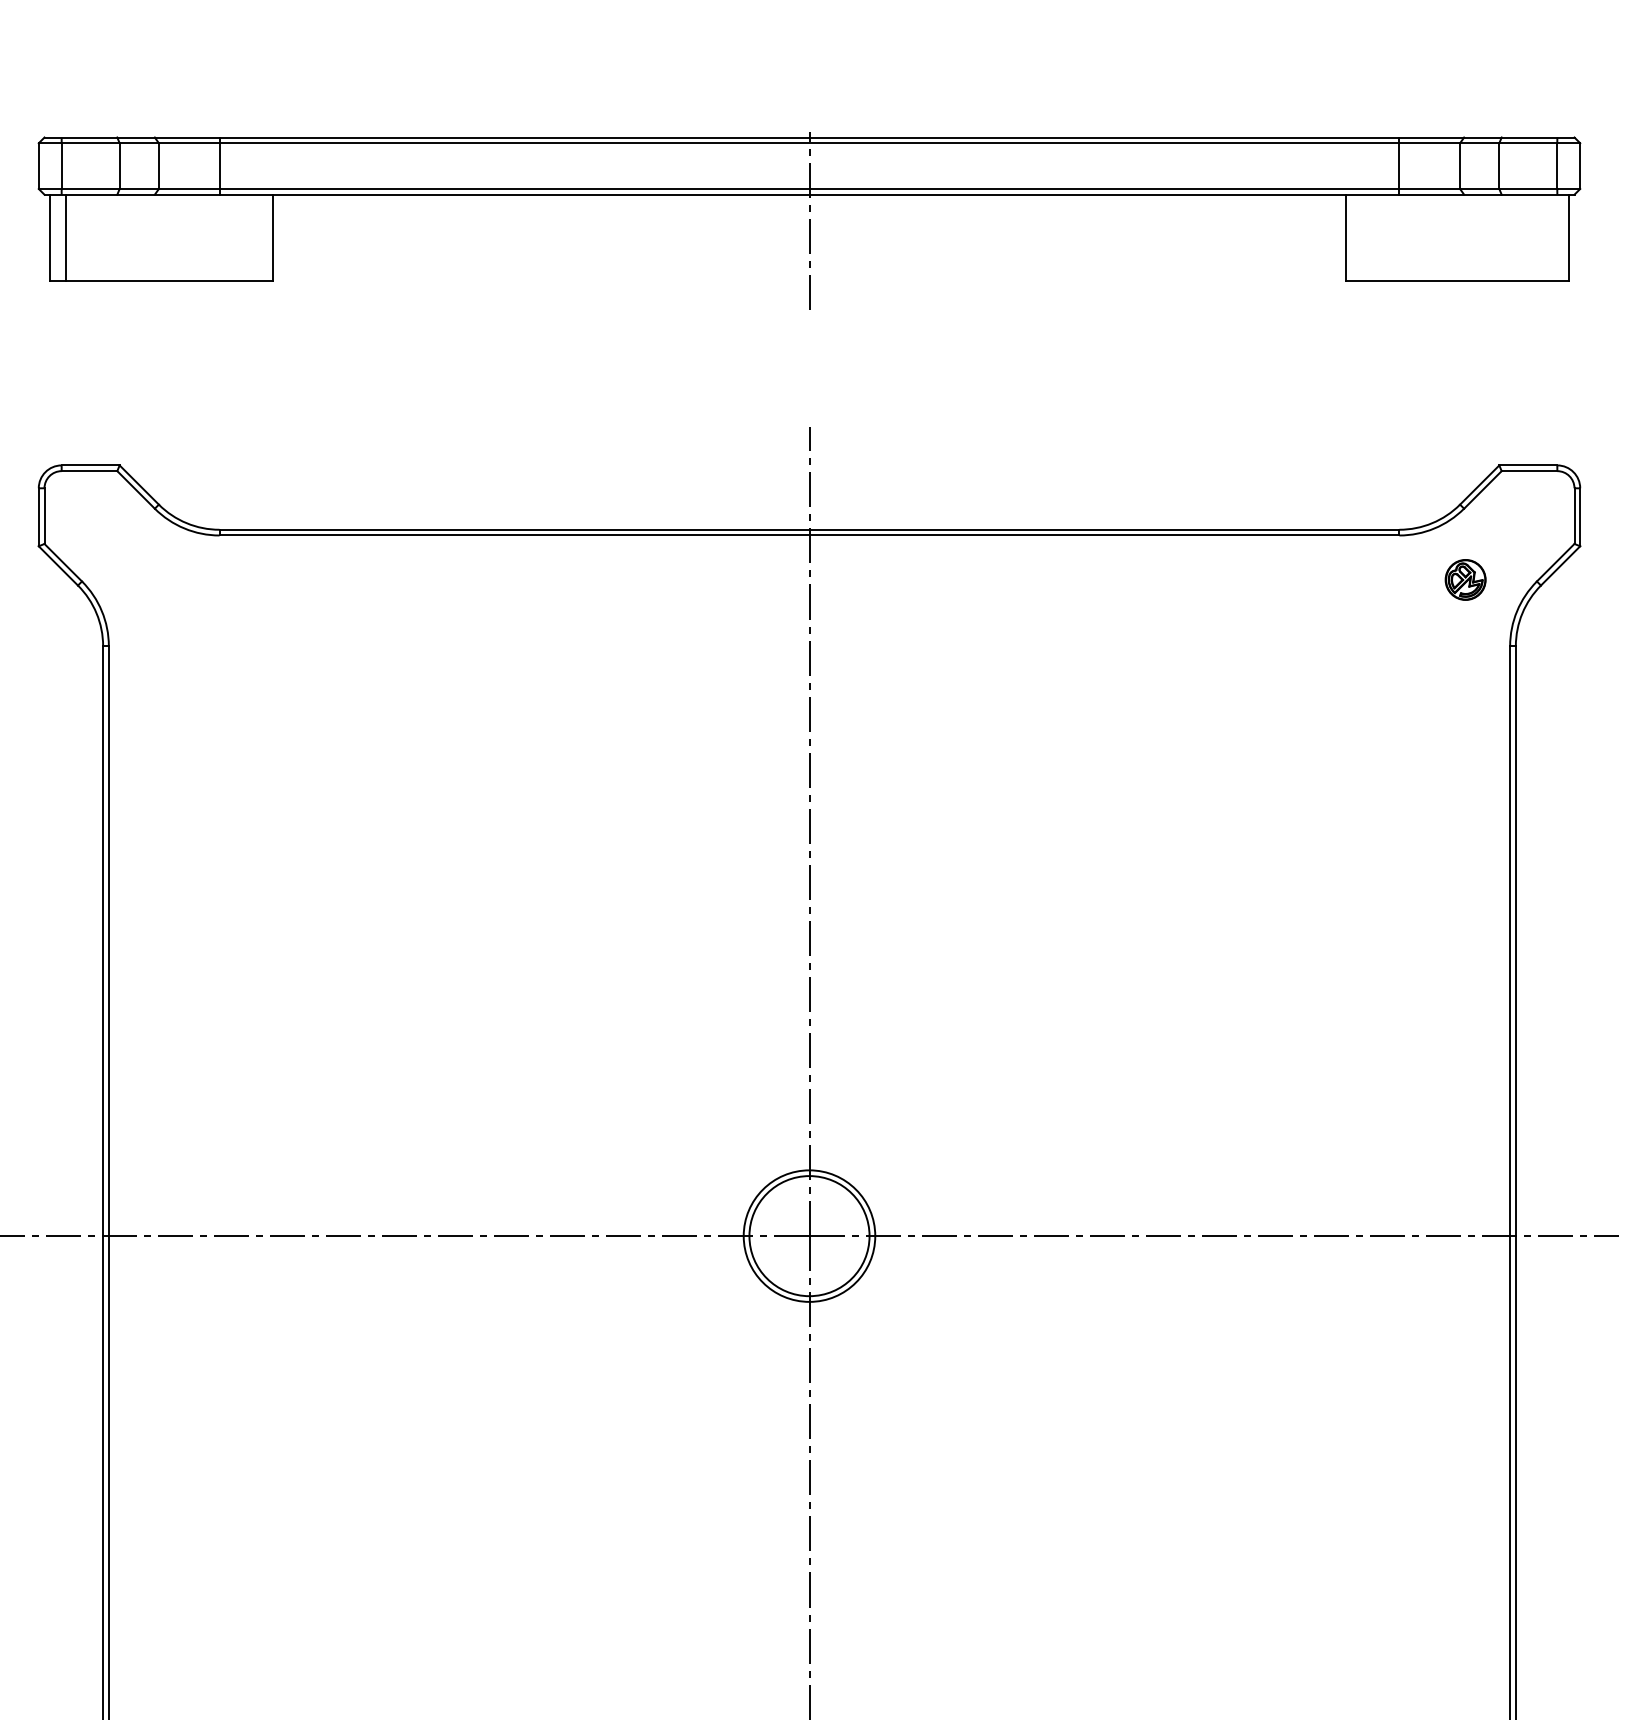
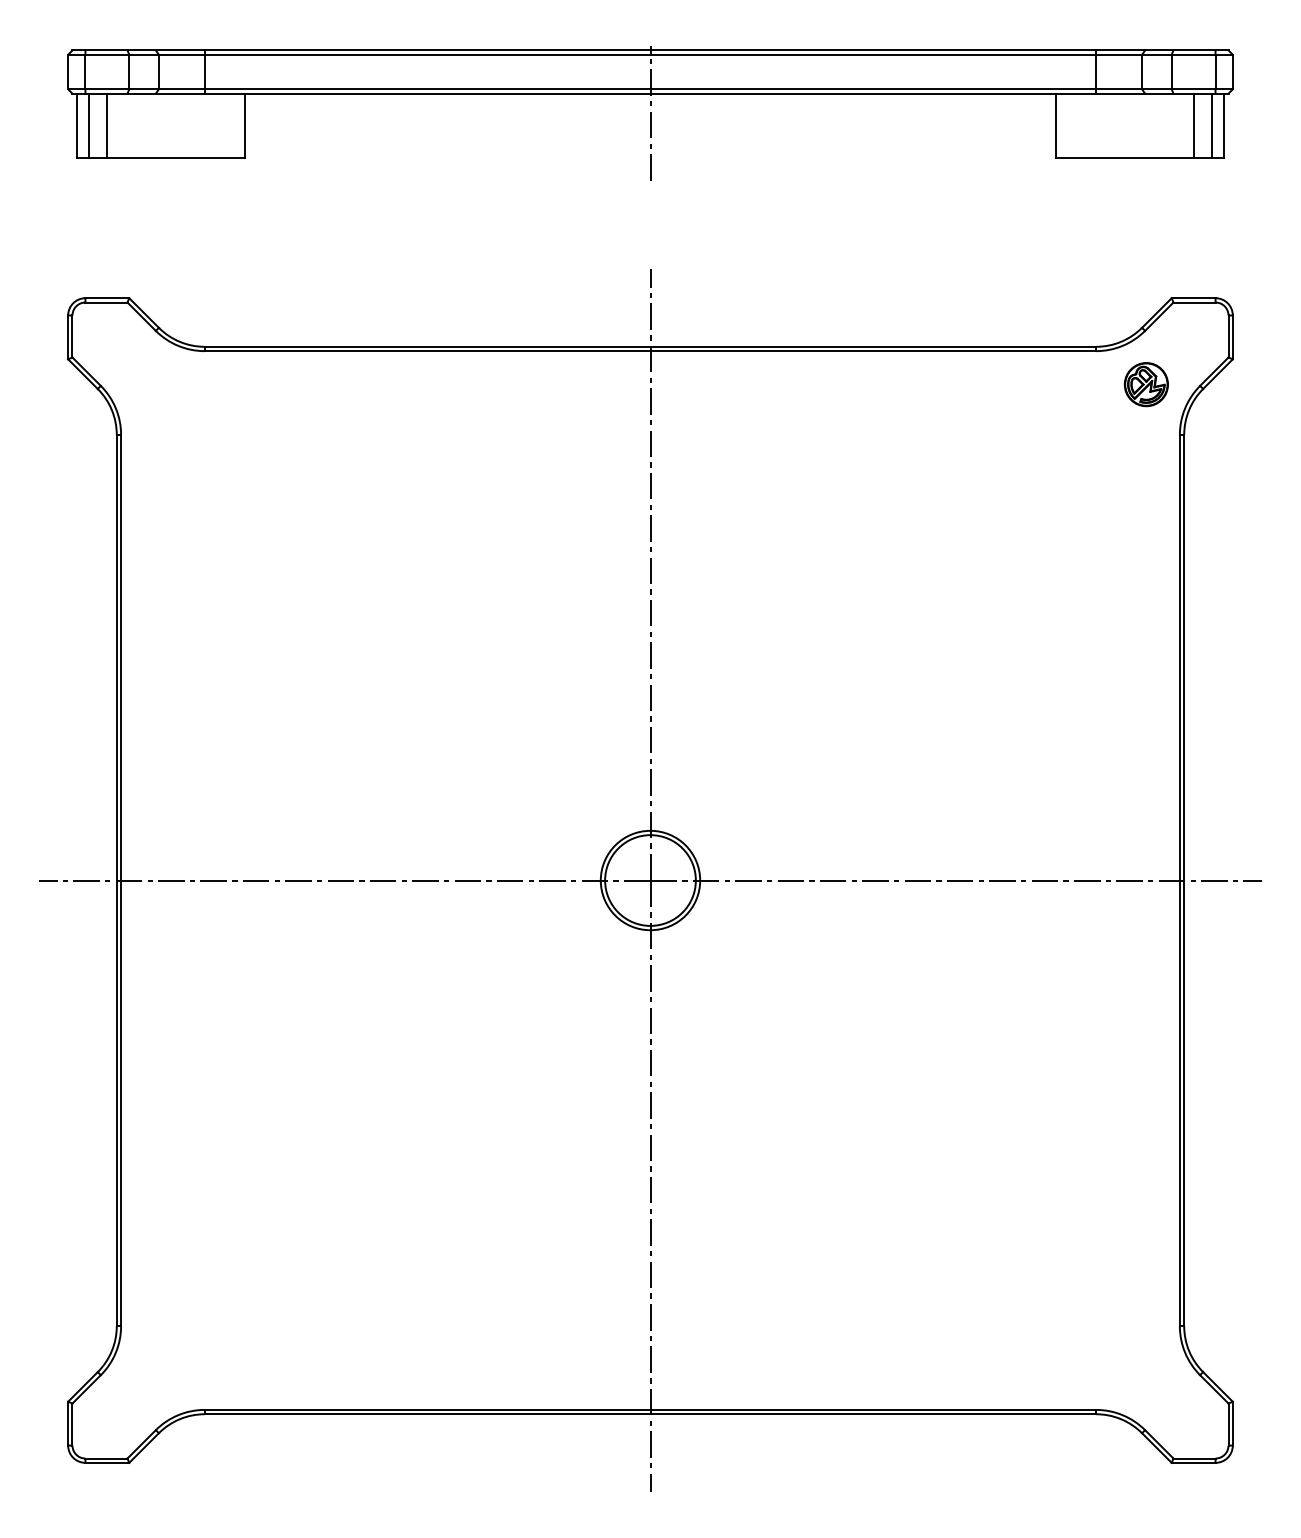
line: (90, 236) -> (107, 125), added
line: (1528, 236) -> (1193, 125), added
line: (1551, 236) -> (1211, 125), added
part: (1464, 579) -> (1145, 384), size x1.43

